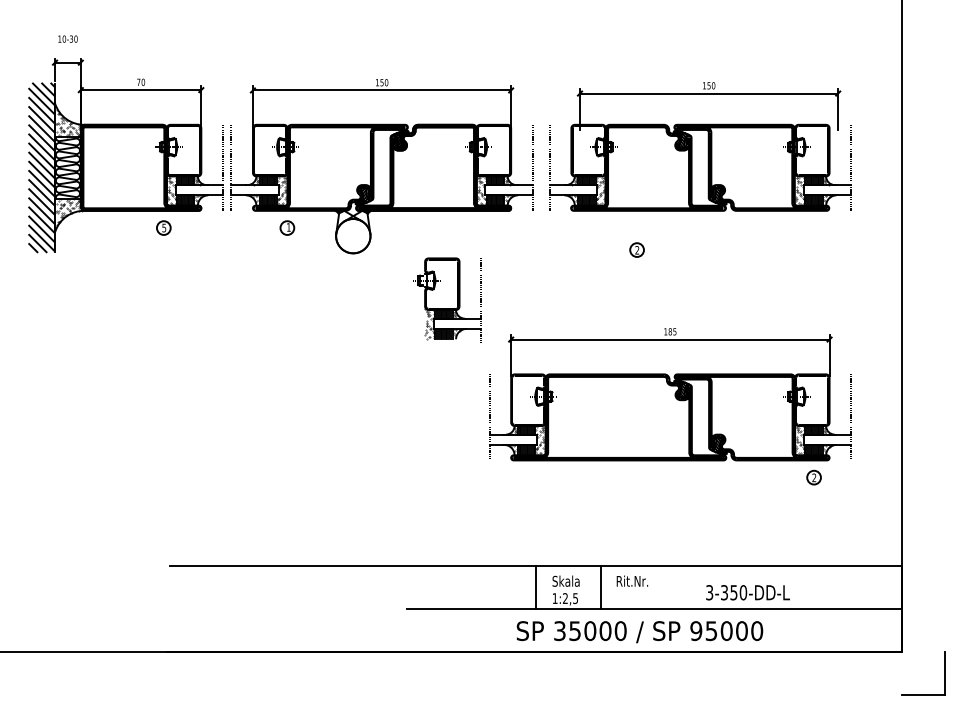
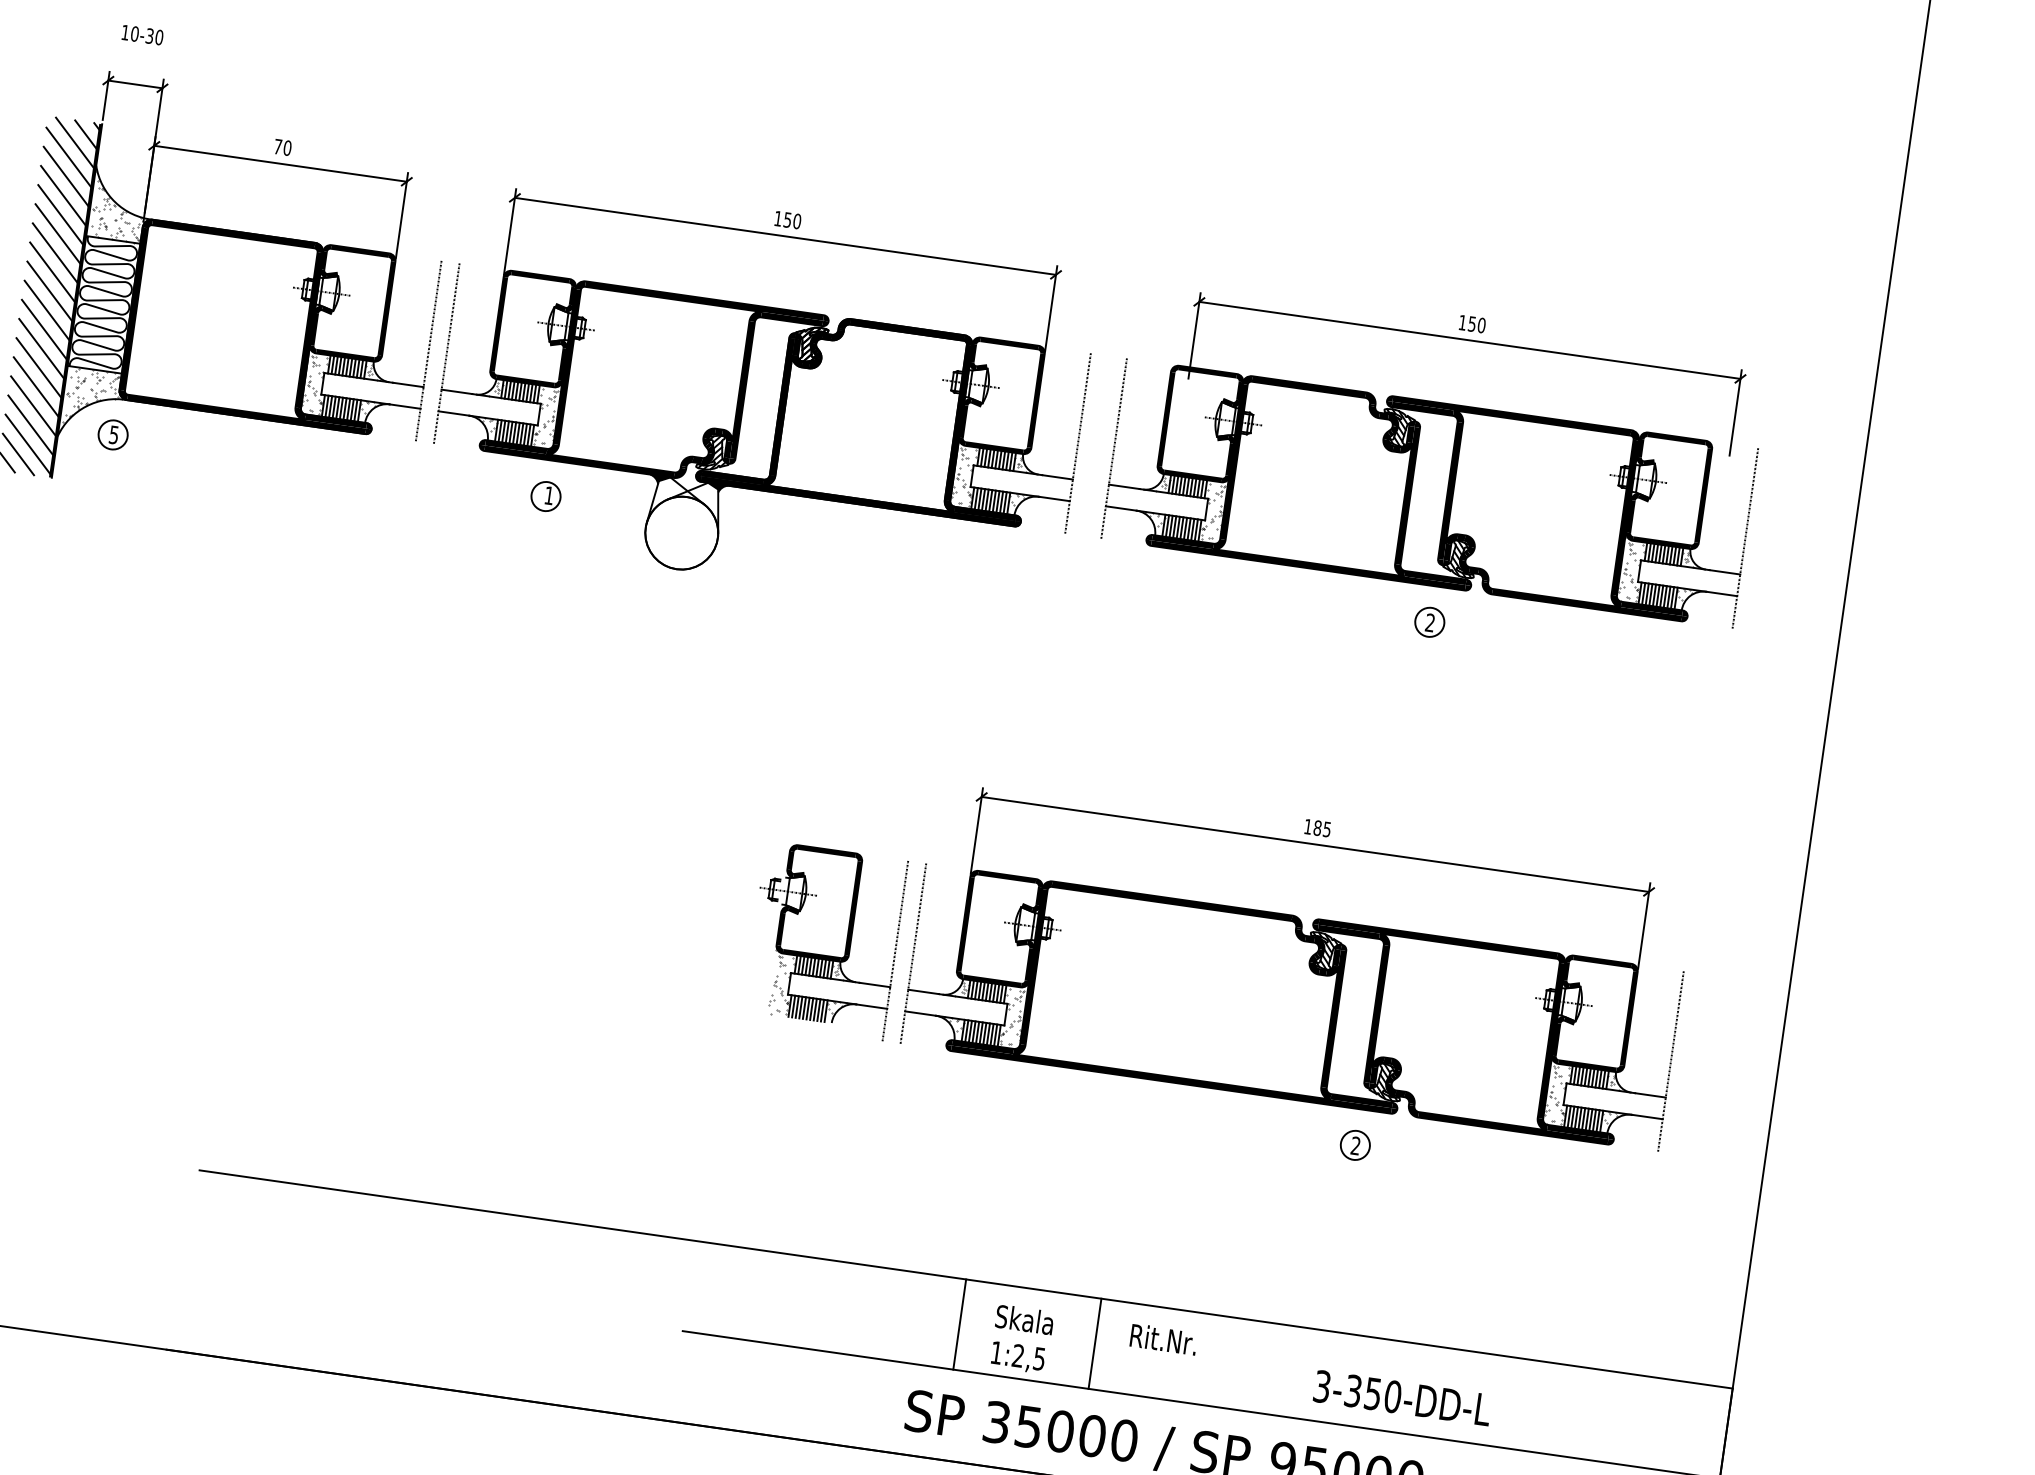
part: (163, 227) -> (112, 433), moved
part: (636, 249) -> (1428, 620), moved
part: (447, 299) -> (825, 937), moved
part: (813, 477) -> (1354, 1144), moved

